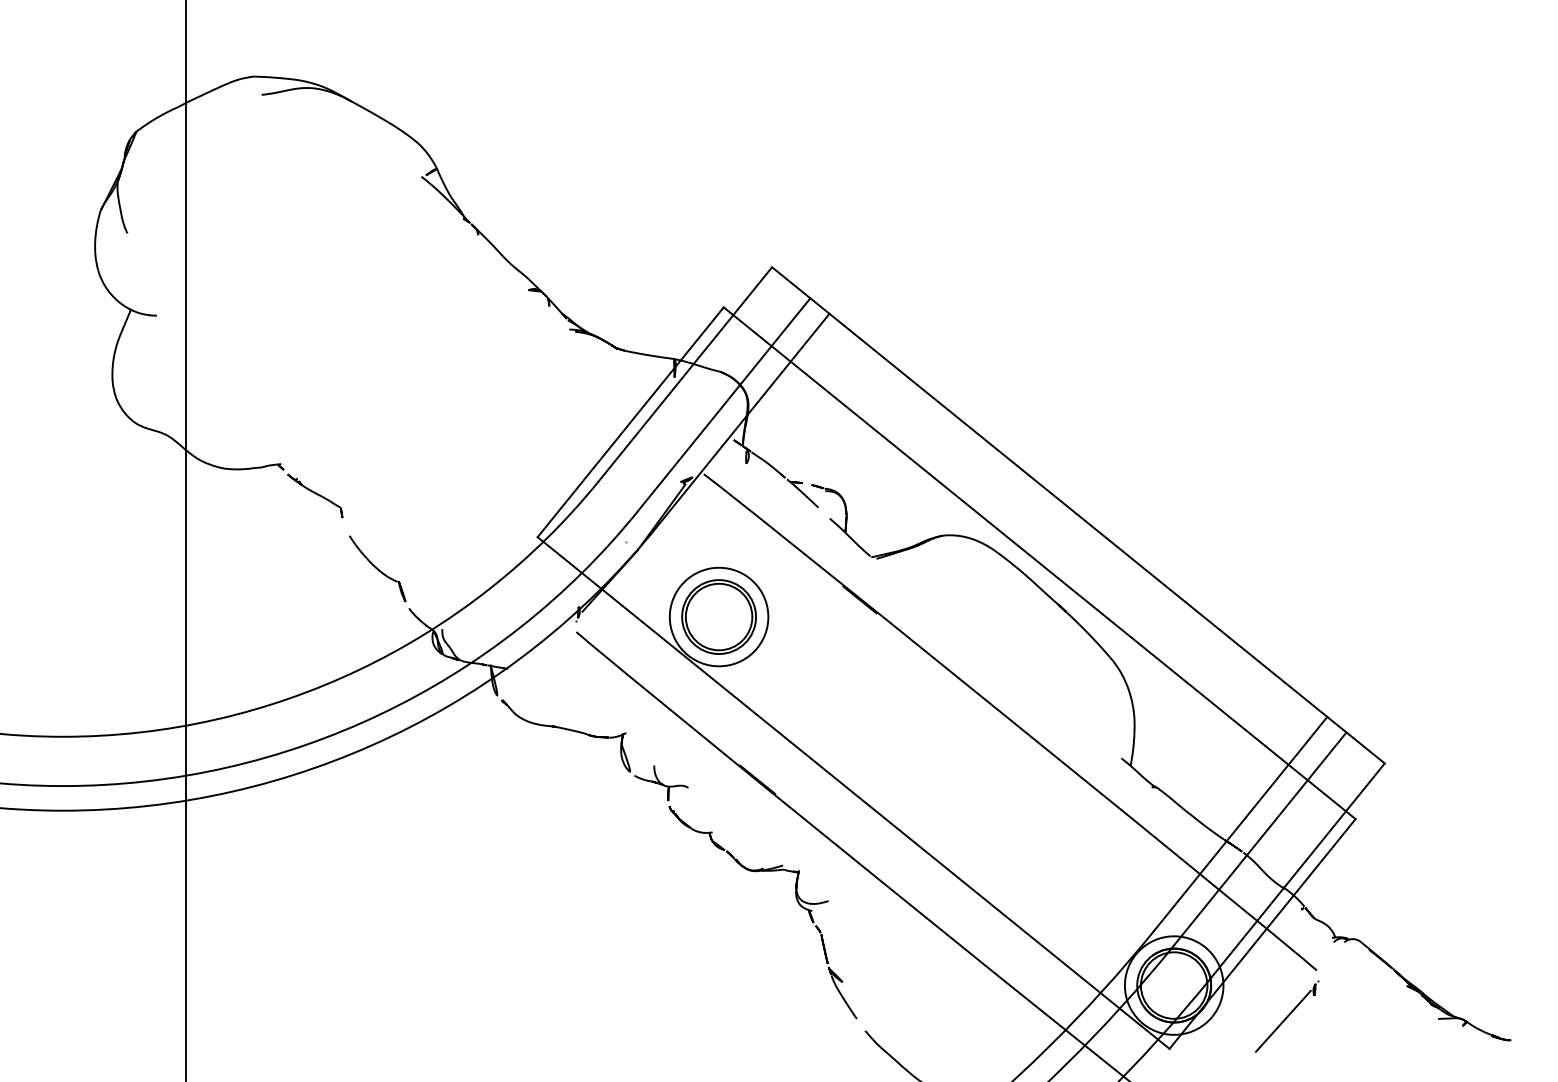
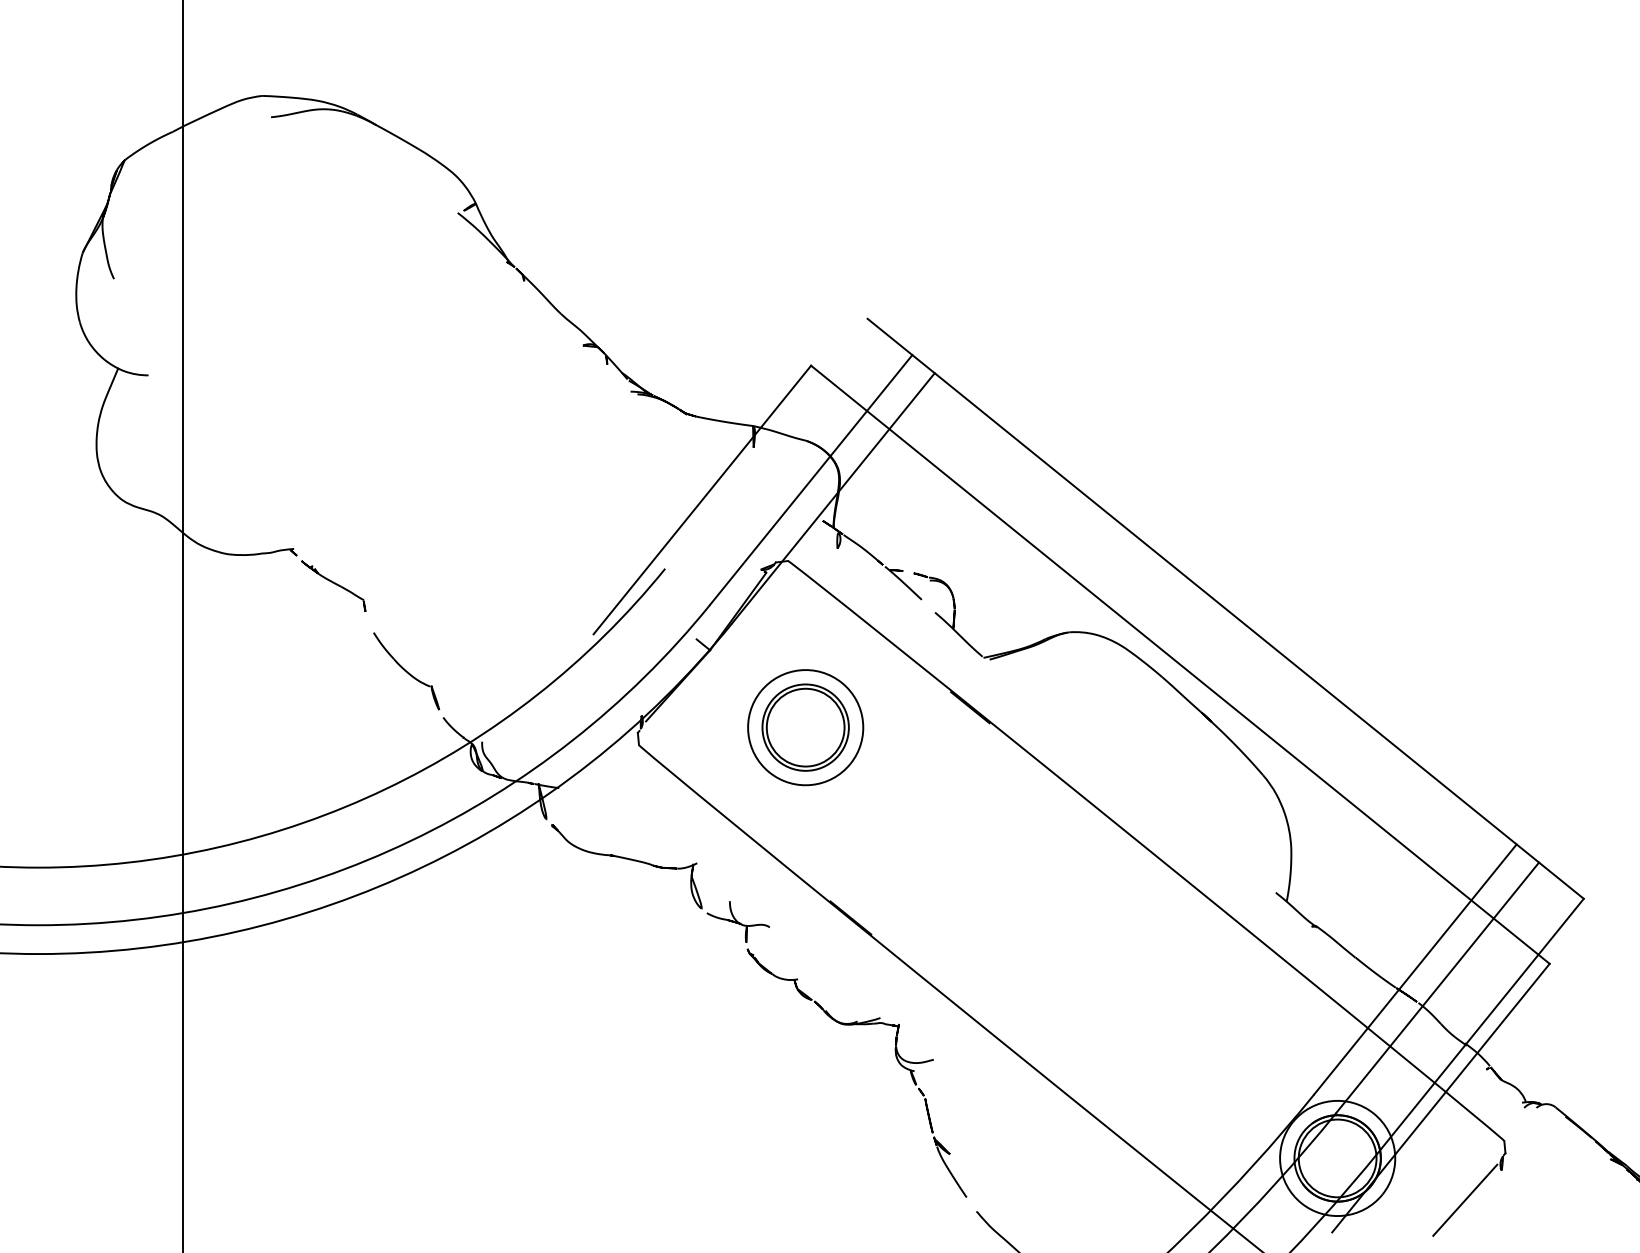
line: (685, 374) -> (766, 444), removed
line: (853, 792) -> (962, 932), removed

